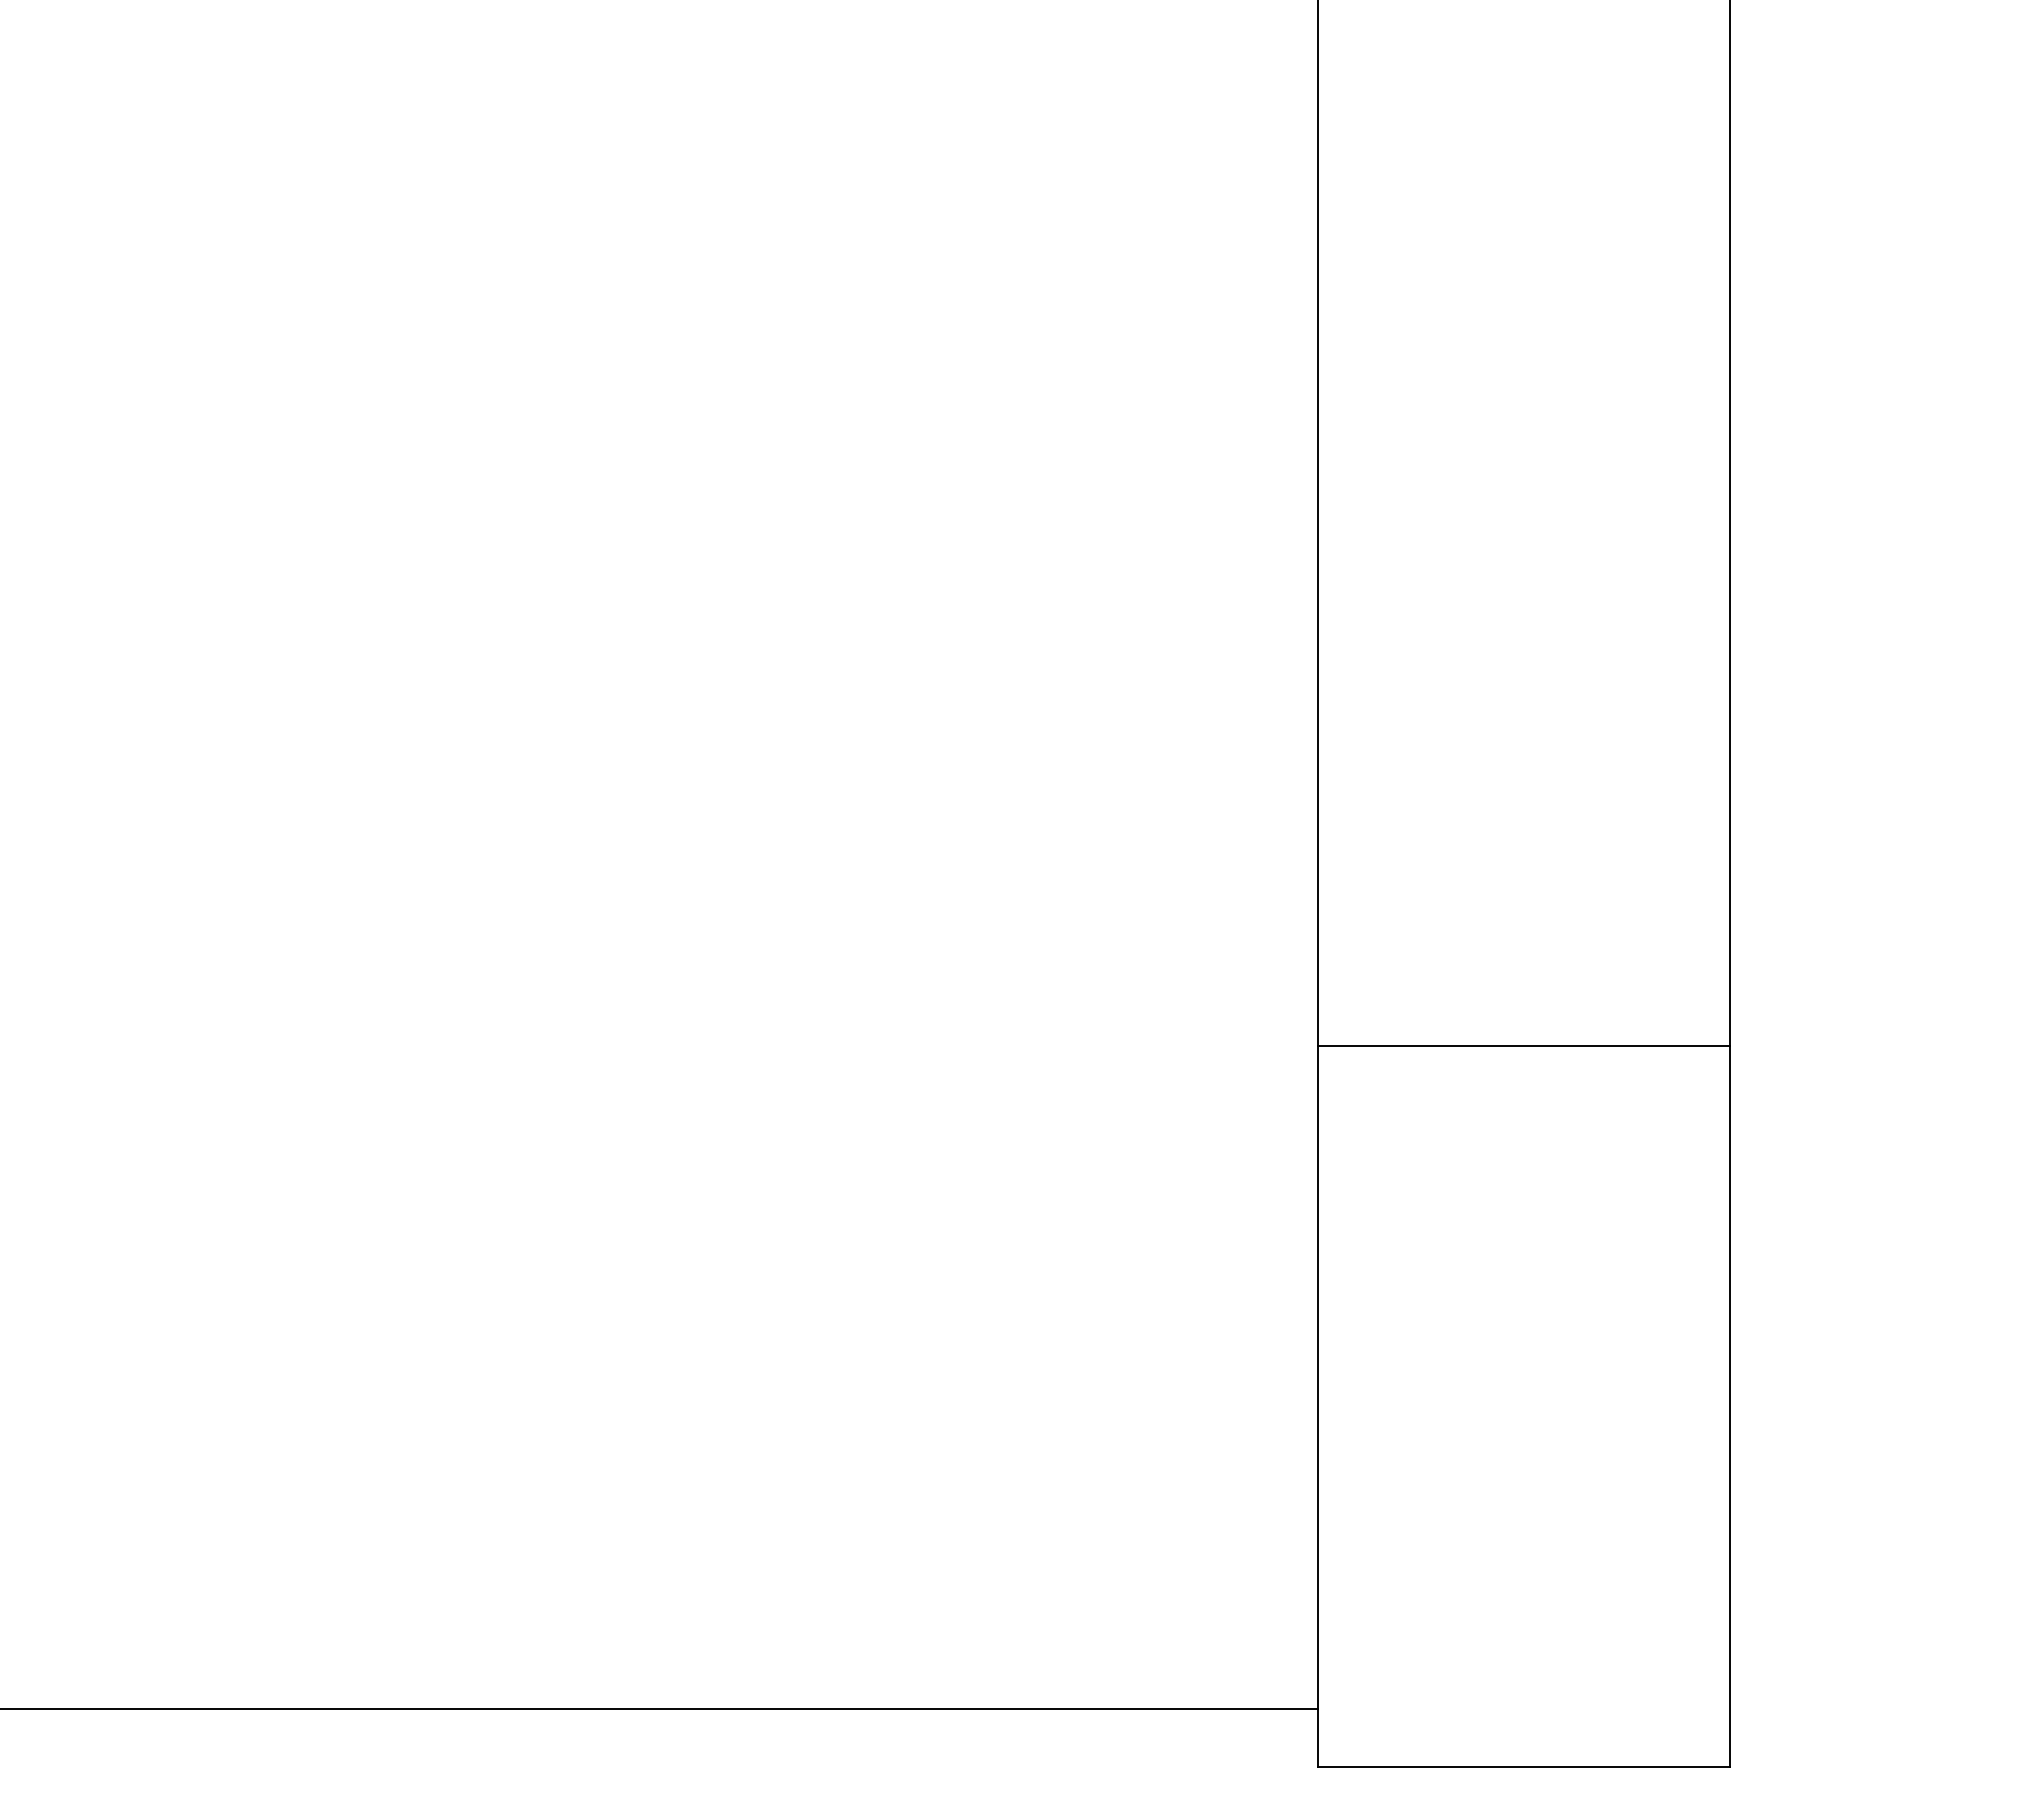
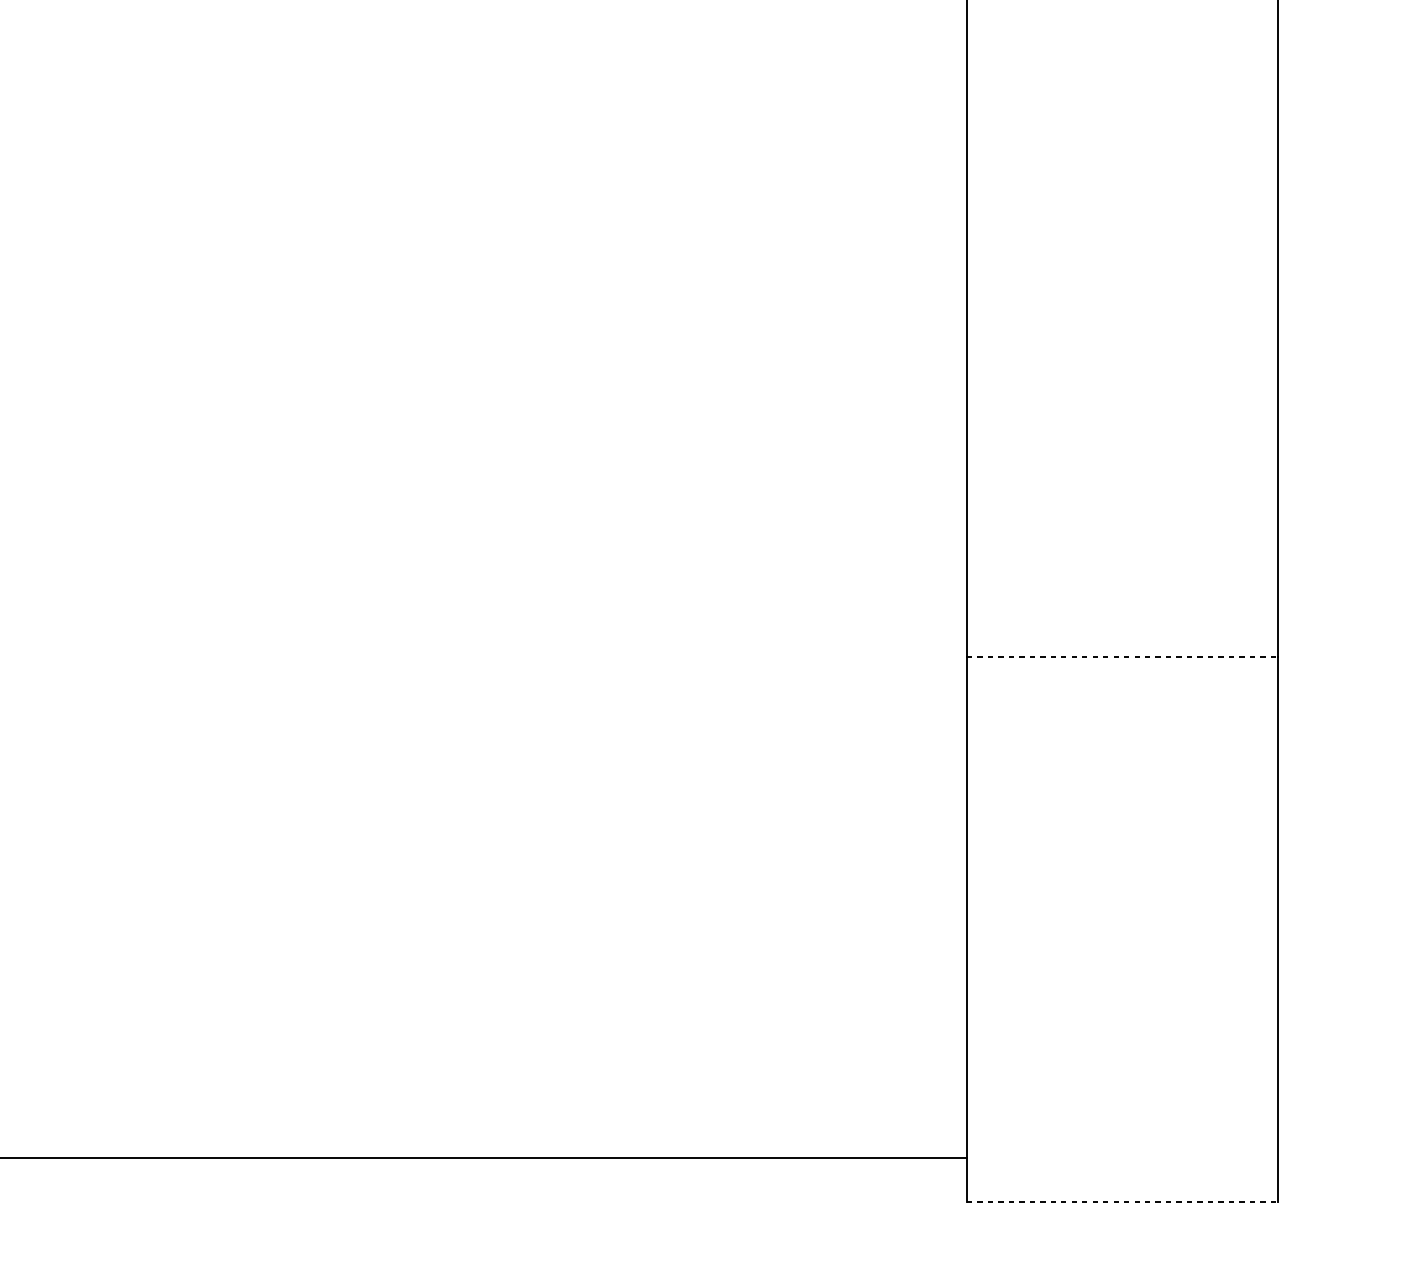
line: (1524, 1045) -> (1123, 656), solid -> dashed
line: (1524, 1767) -> (1123, 1202), solid -> dashed

